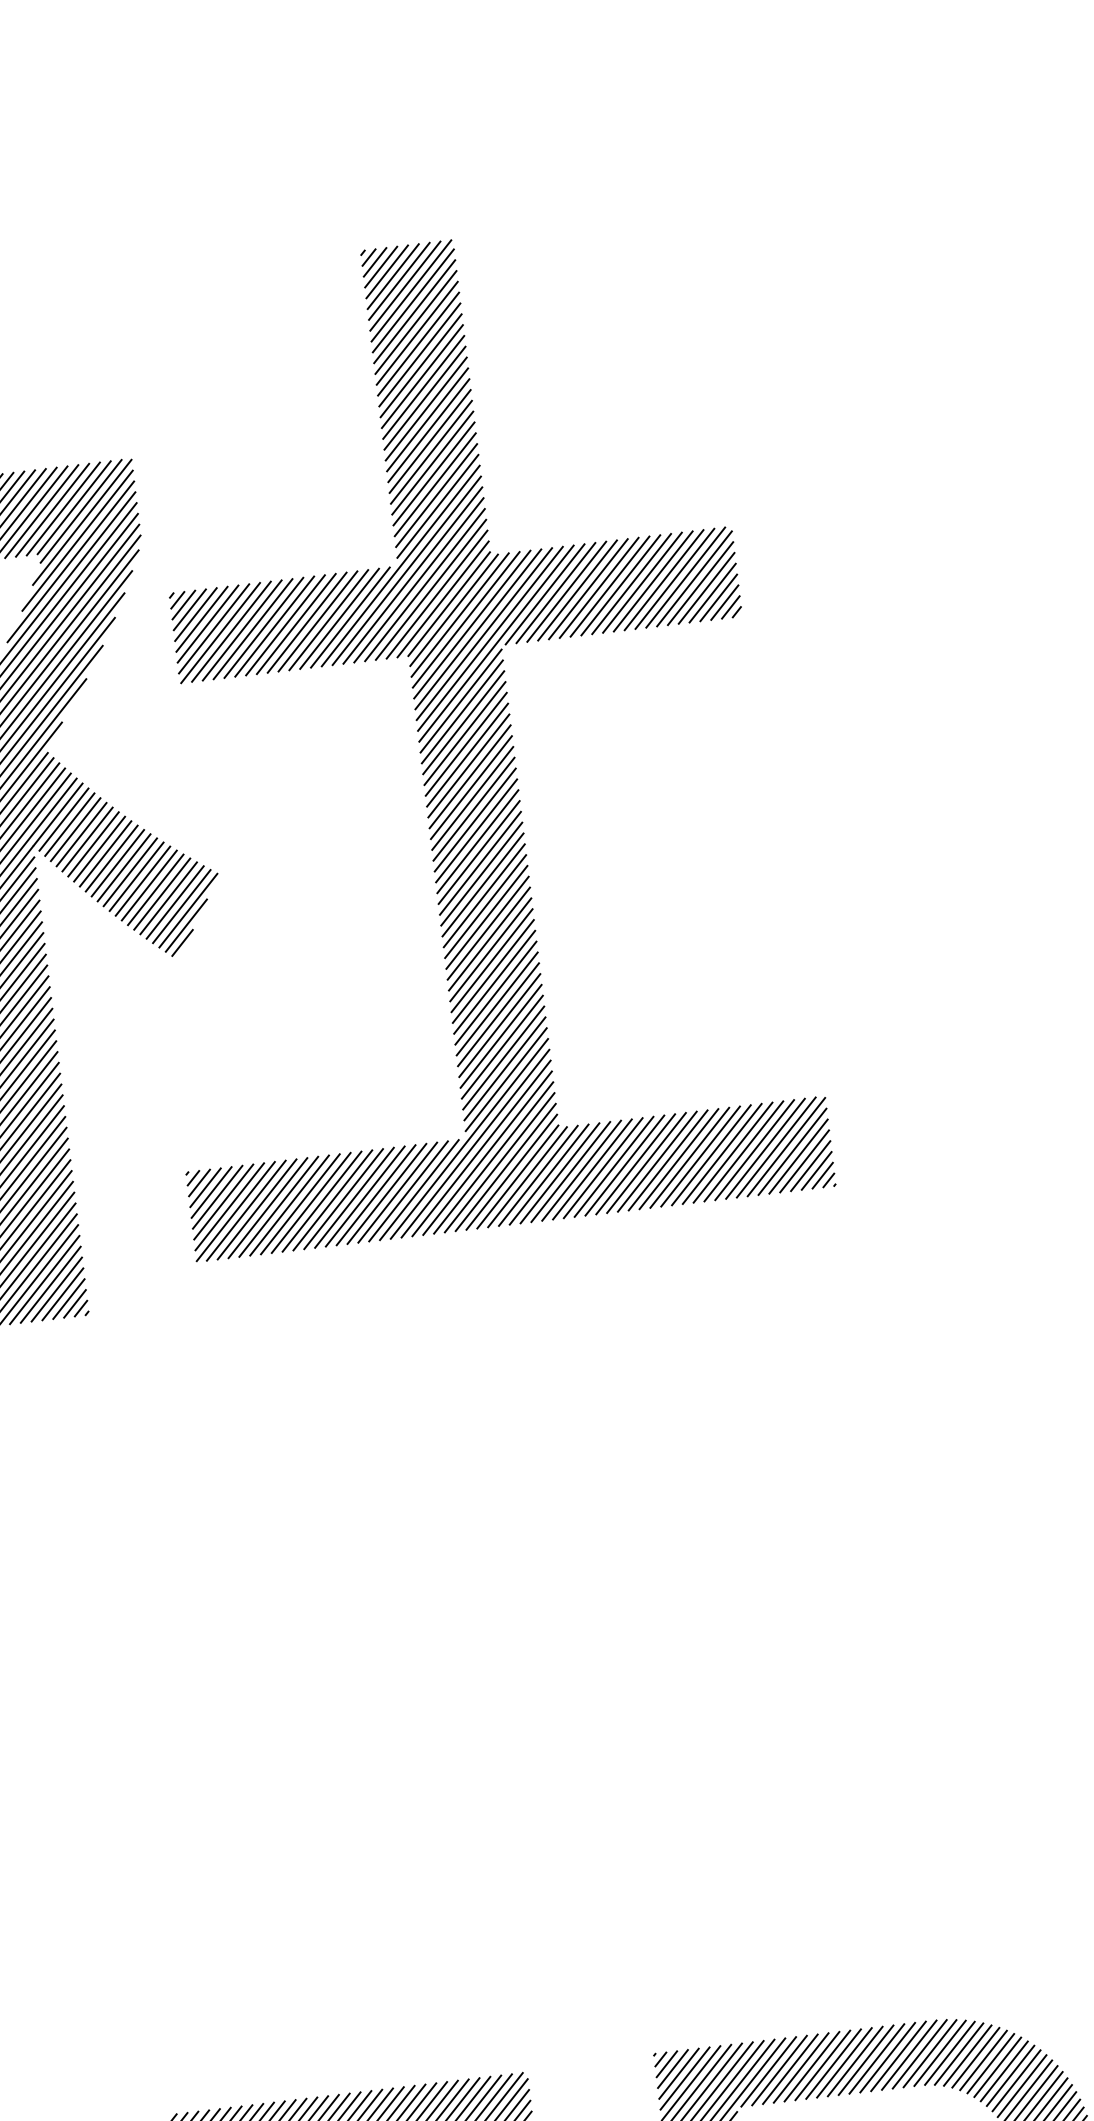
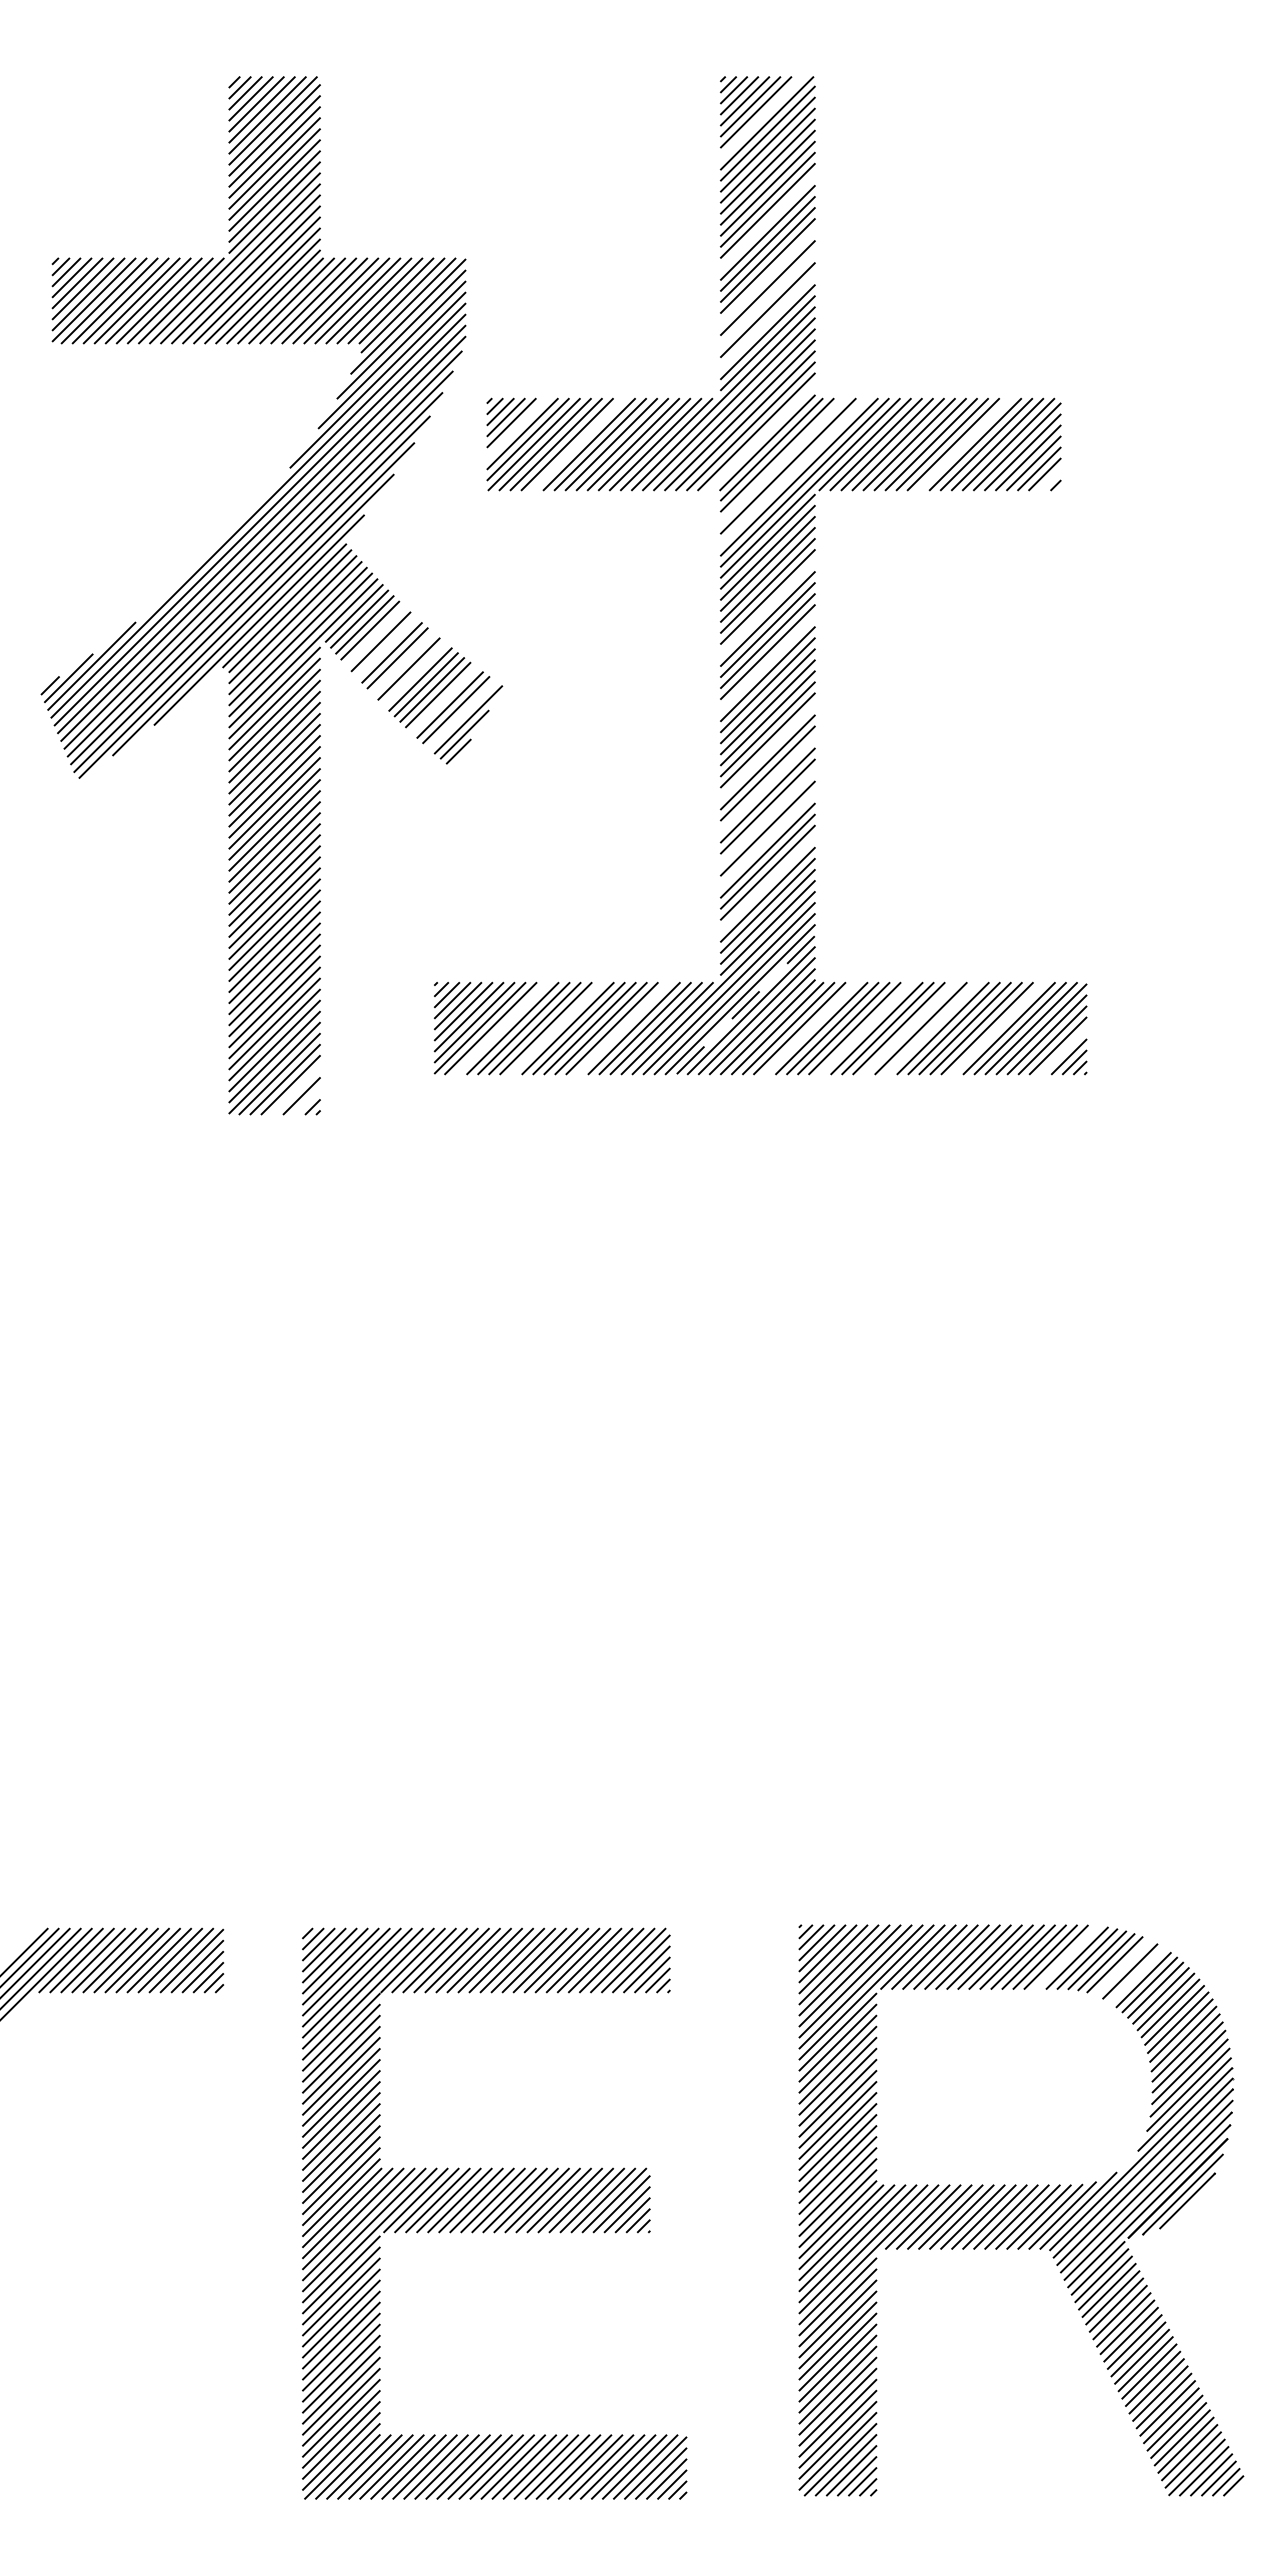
line: (405, 285) -> (761, 117), removed
line: (423, 387) -> (767, 221), removed
line: (429, 441) -> (767, 276), removed
line: (432, 462) -> (767, 298), removed
line: (434, 485) -> (767, 321), removed
line: (642, 582) -> (964, 444), removed
line: (442, 599) -> (761, 437), removed
line: (730, 606) -> (1050, 479), removed
line: (201, 619) -> (516, 428), removed
line: (465, 619) -> (782, 460), removed
line: (263, 627) -> (577, 444), removed
line: (478, 629) -> (793, 471), removed
line: (468, 765) -> (767, 607), removed
line: (474, 820) -> (767, 663), removed
line: (87, 839) -> (375, 636), removed
line: (99, 848) -> (386, 646), removed
line: (118, 862) -> (403, 663), removed
line: (130, 872) -> (414, 674), removed
line: (161, 893) -> (443, 699), removed
line: (181, 906) -> (462, 714), removed
line: (485, 906) -> (767, 751), removed
line: (489, 939) -> (767, 784), removed
line: (492, 971) -> (767, 817), removed
line: (495, 993) -> (767, 839), removed
line: (500, 1036) -> (767, 883), removed
line: (743, 1151) -> (997, 1028), removed
line: (493, 1158) -> (745, 1005), solid -> dashed
line: (678, 1159) -> (931, 1028), removed
line: (656, 1161) -> (909, 1028), removed
line: (613, 1166) -> (865, 1028), removed
line: (810, 1166) -> (1063, 1051), removed
line: (559, 1173) -> (810, 1028), removed
line: (375, 1195) -> (622, 1028), removed
line: (310, 1202) -> (556, 1028), removed
line: (256, 1209) -> (501, 1028), removed
line: (62, 1294) -> (295, 1090), removed
line: (74, 1303) -> (306, 1101), removed
line: (919, 2054) -> (1066, 1957), removed
line: (975, 2057) -> (1122, 1967), removed
line: (991, 2063) -> (1137, 1975), removed

